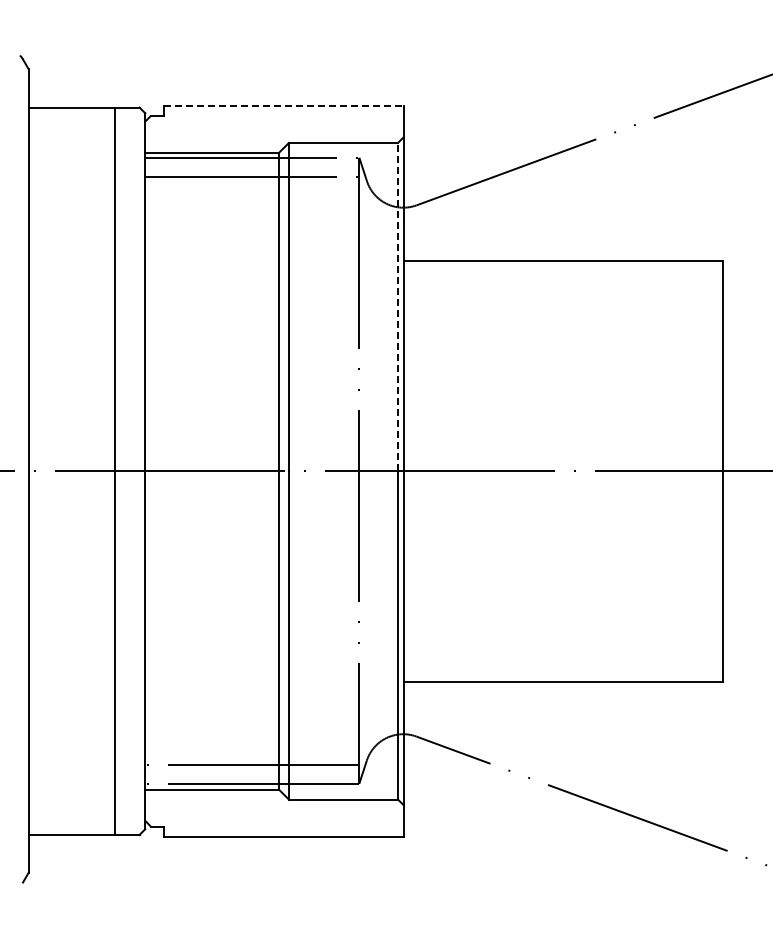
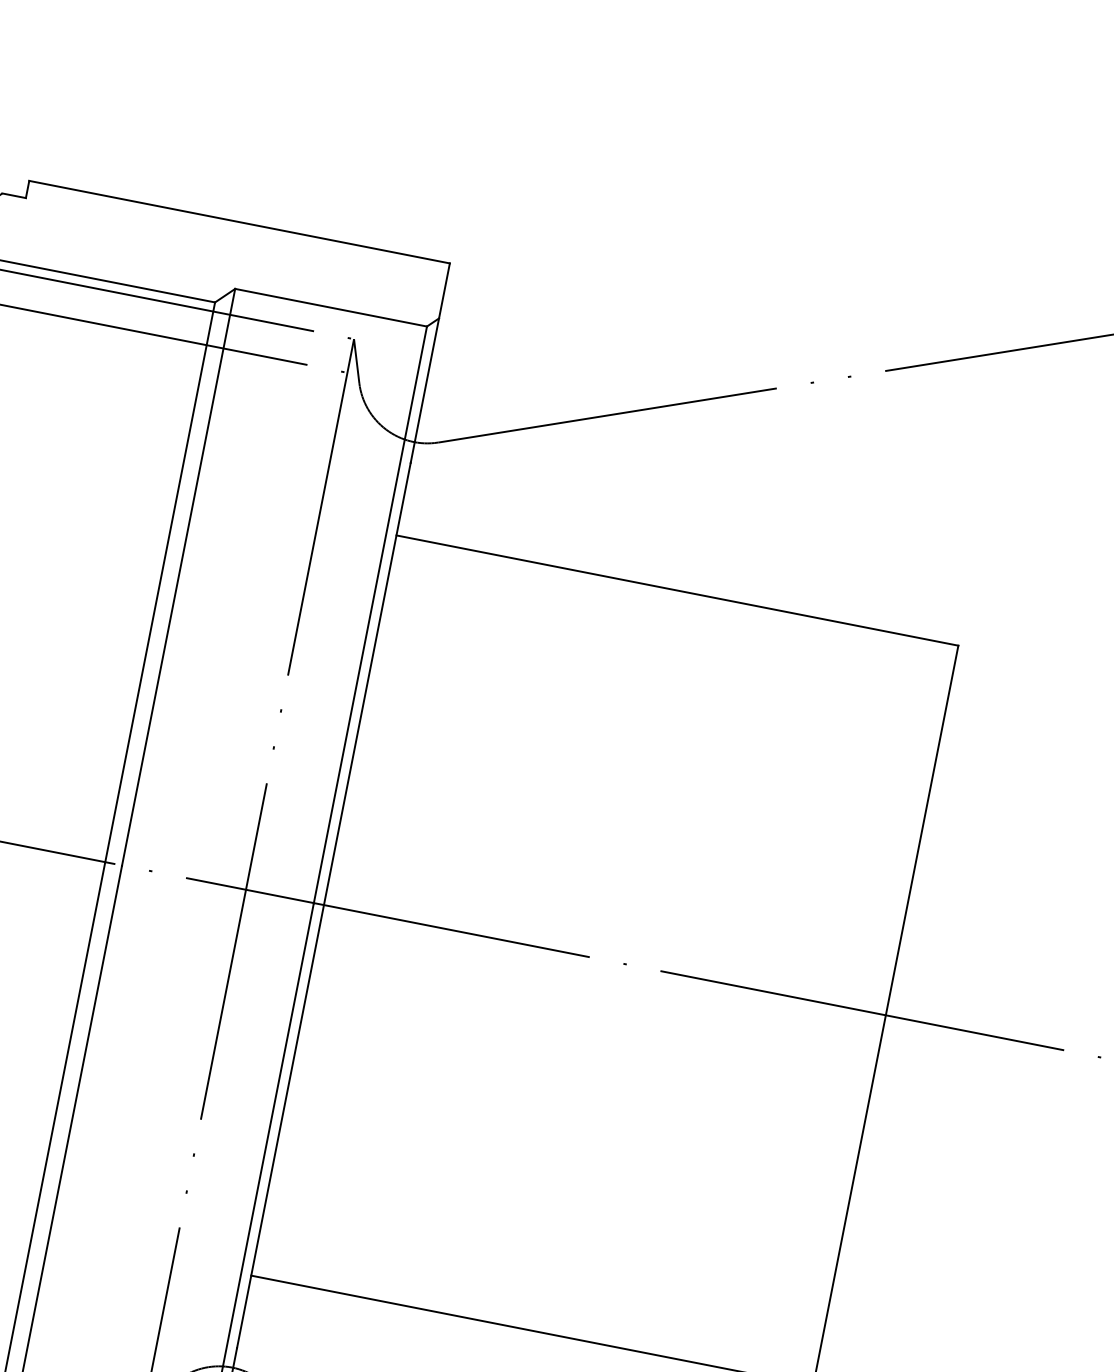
line: (284, 105) -> (240, 221), dashed -> solid
line: (397, 306) -> (369, 613), dashed -> solid

